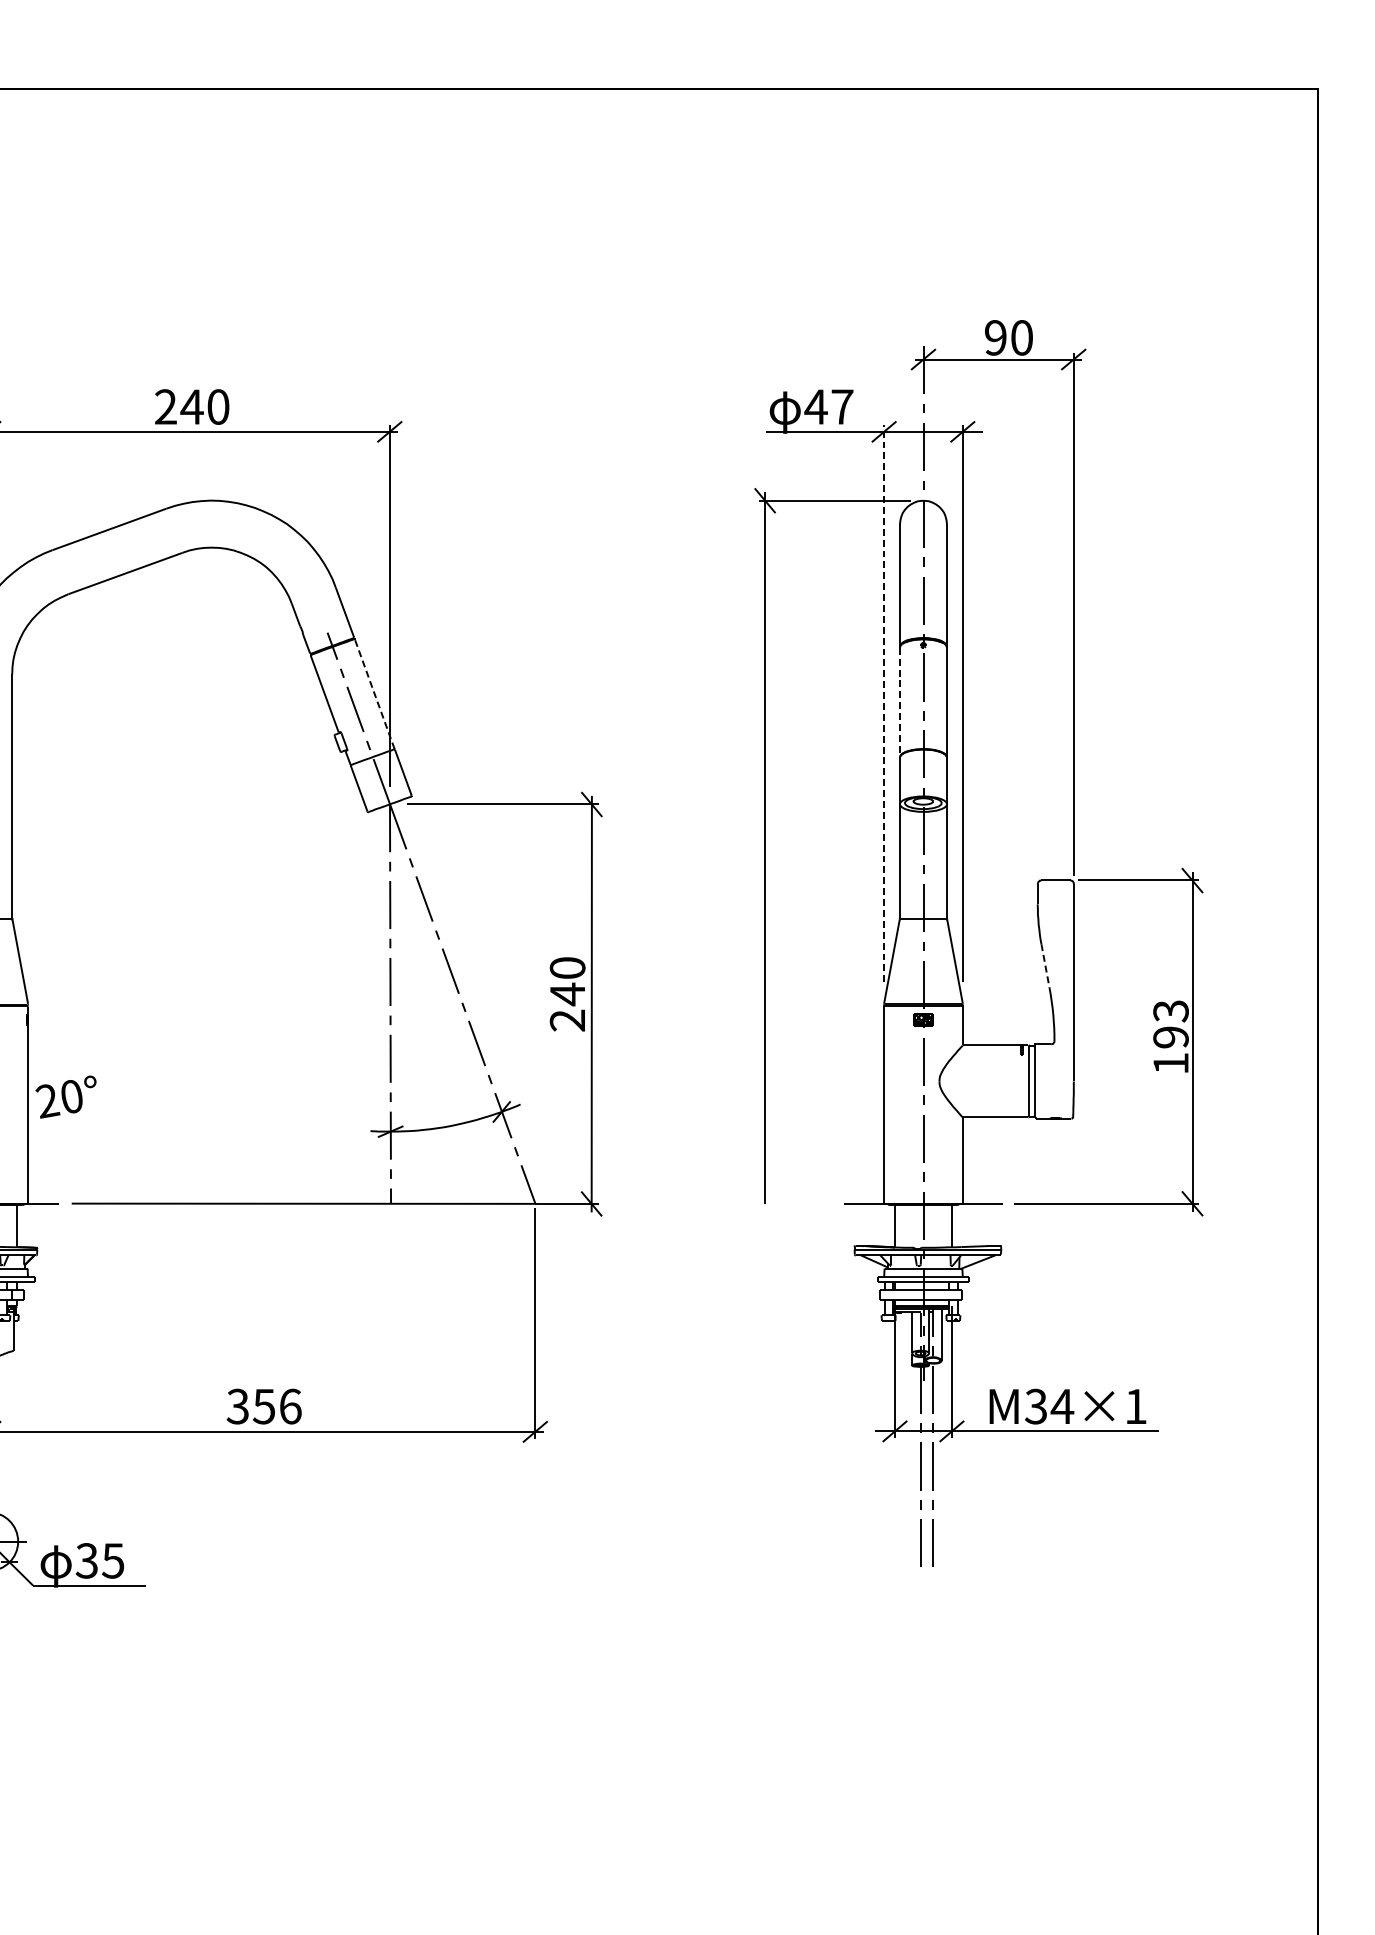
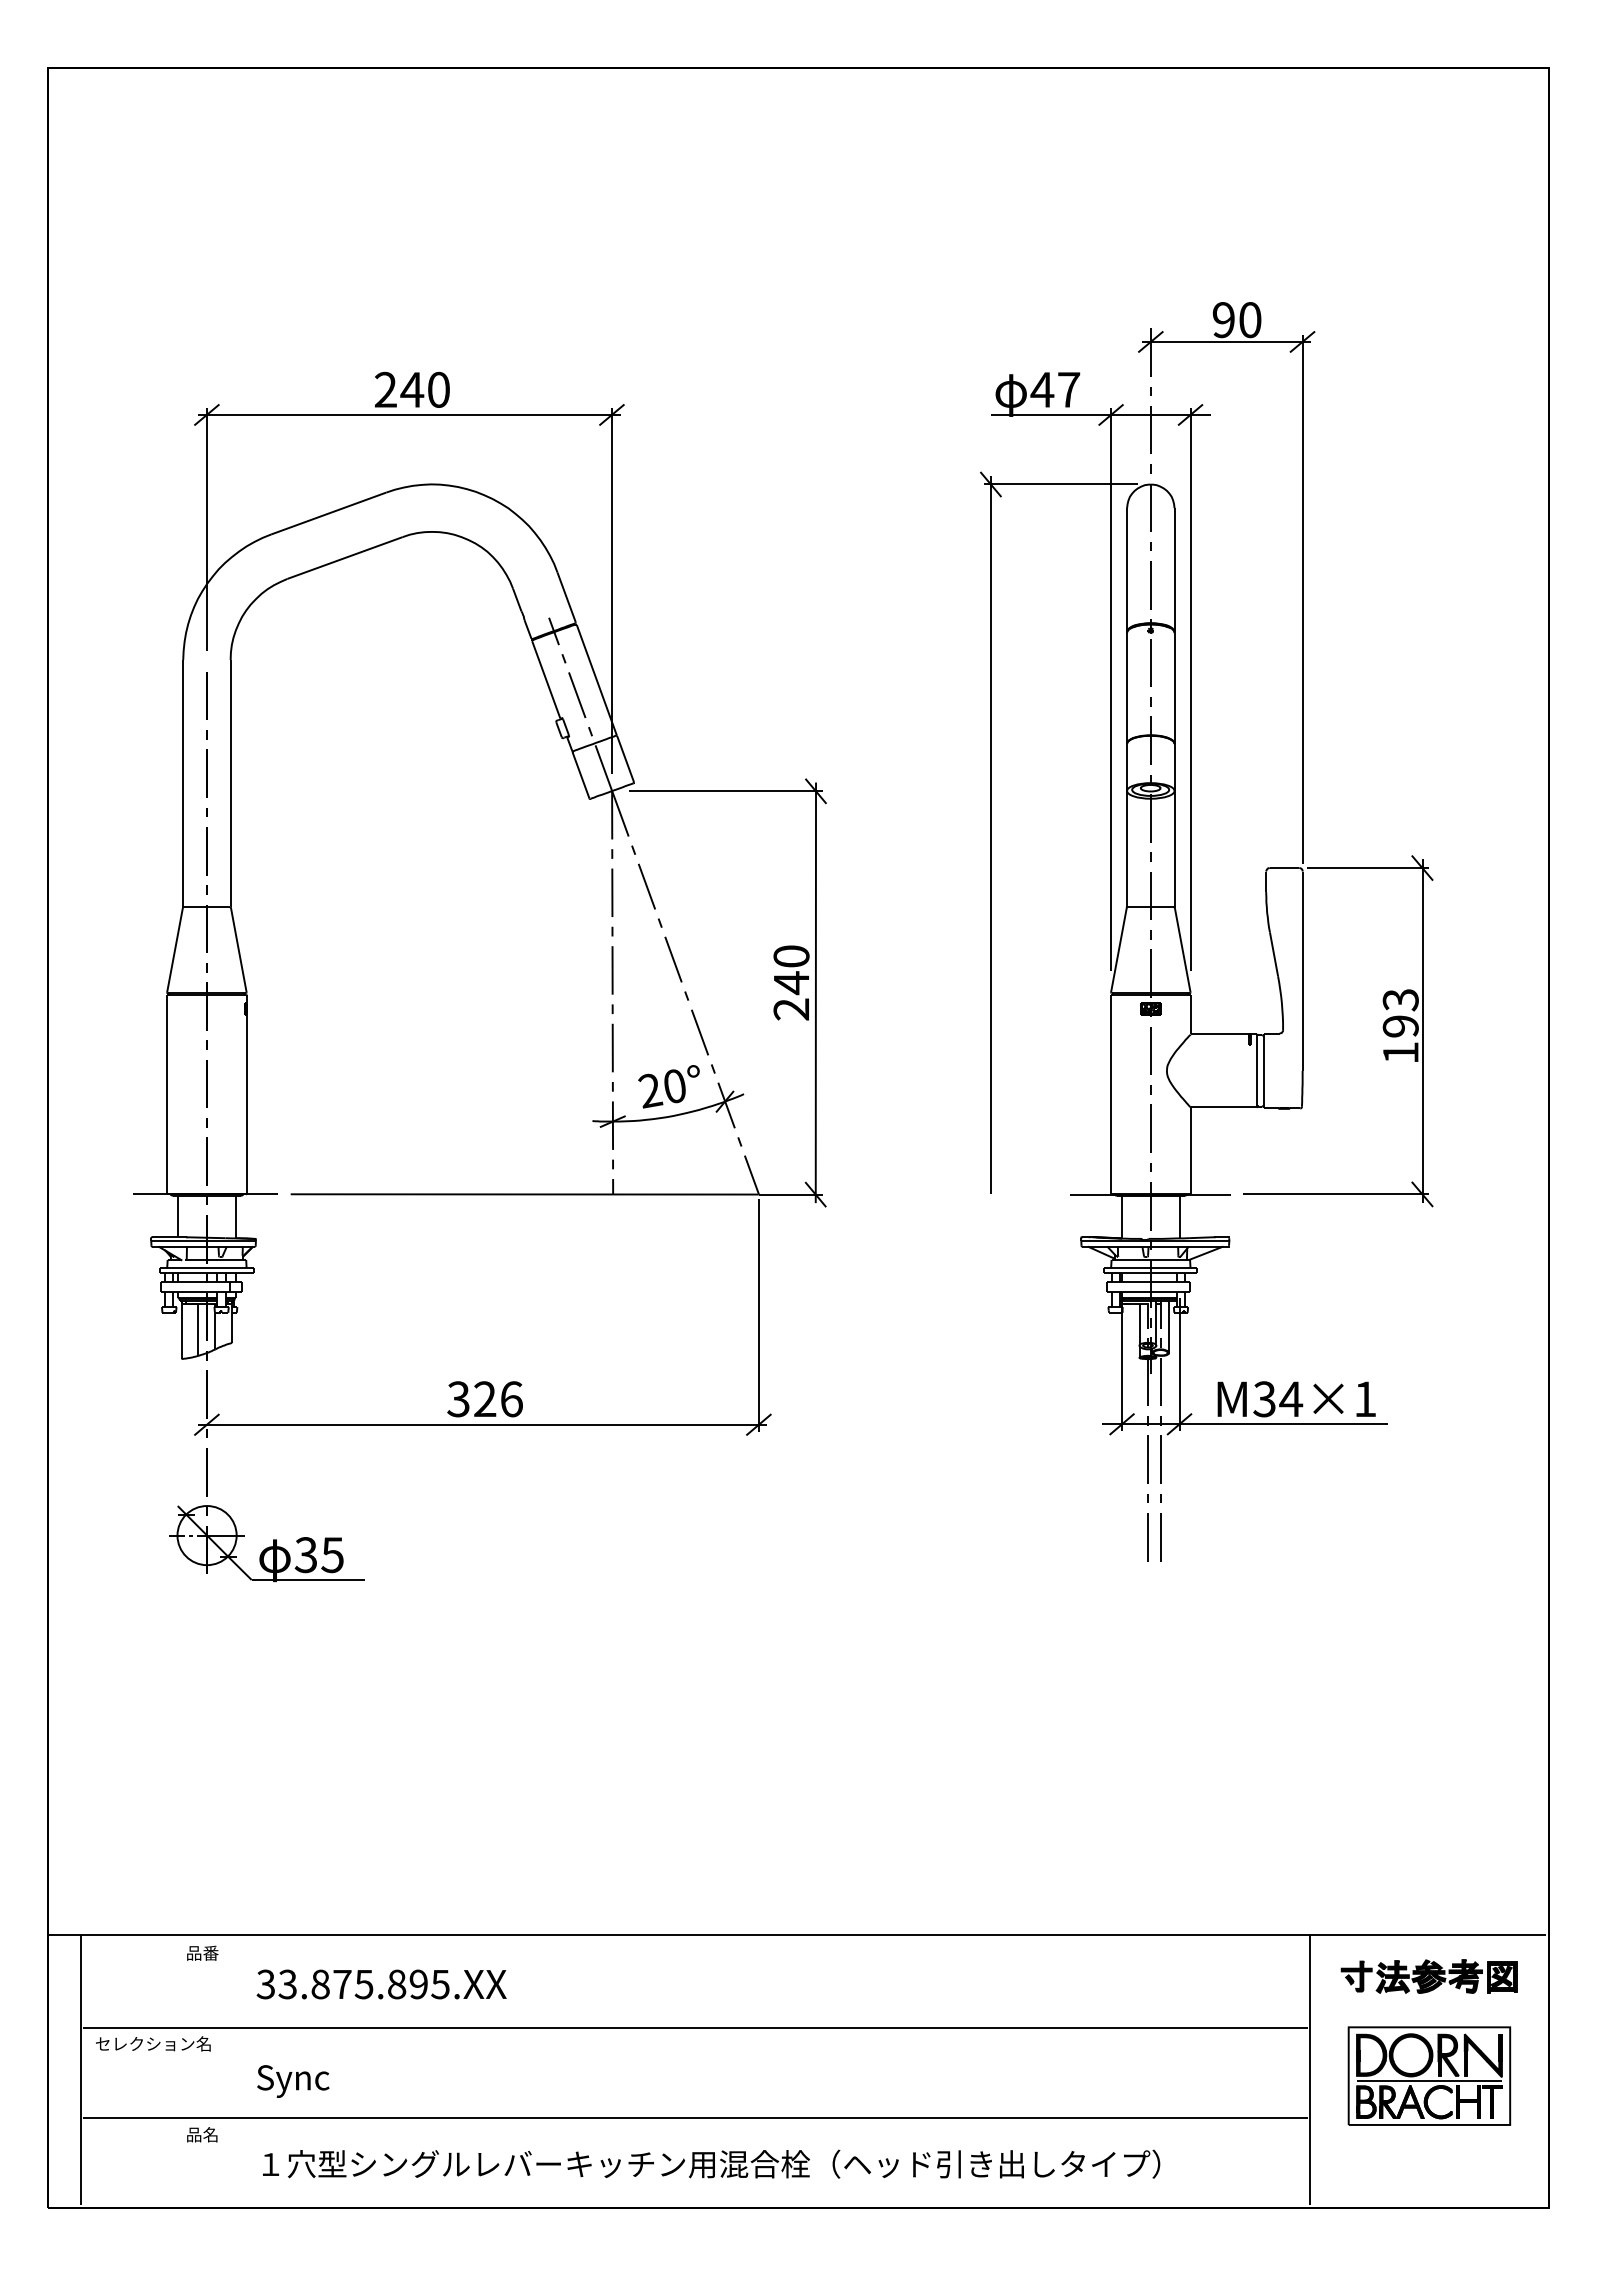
line: (374, 694) -> (596, 680), dashed -> solid
line: (900, 702) -> (1127, 688), dashed -> solid
line: (884, 703) -> (1111, 689), dashed -> solid
line: (1045, 966) -> (1274, 954), dashed -> solid
text: (65, 1096) -> (668, 1086), moved
text: (263, 1406) -> (484, 1399), 356 -> 326

